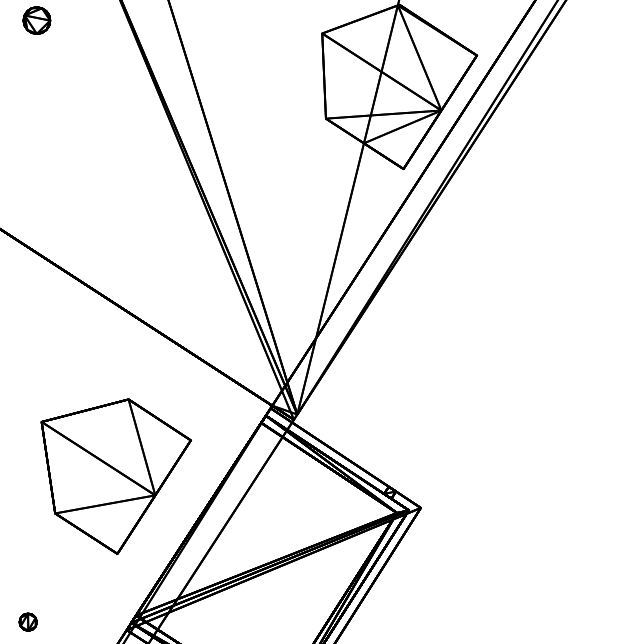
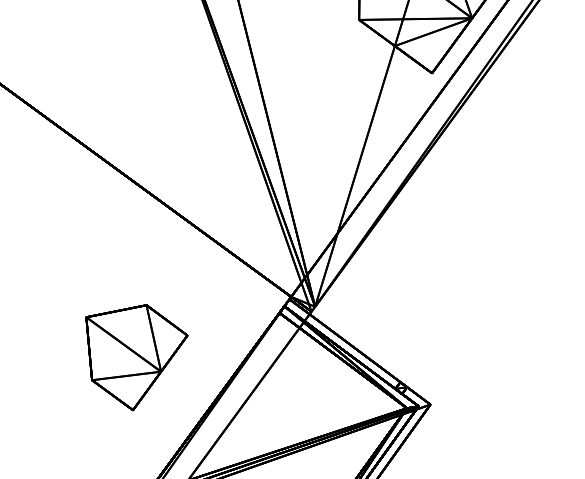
part: (115, 476) -> (134, 357), size x0.7

